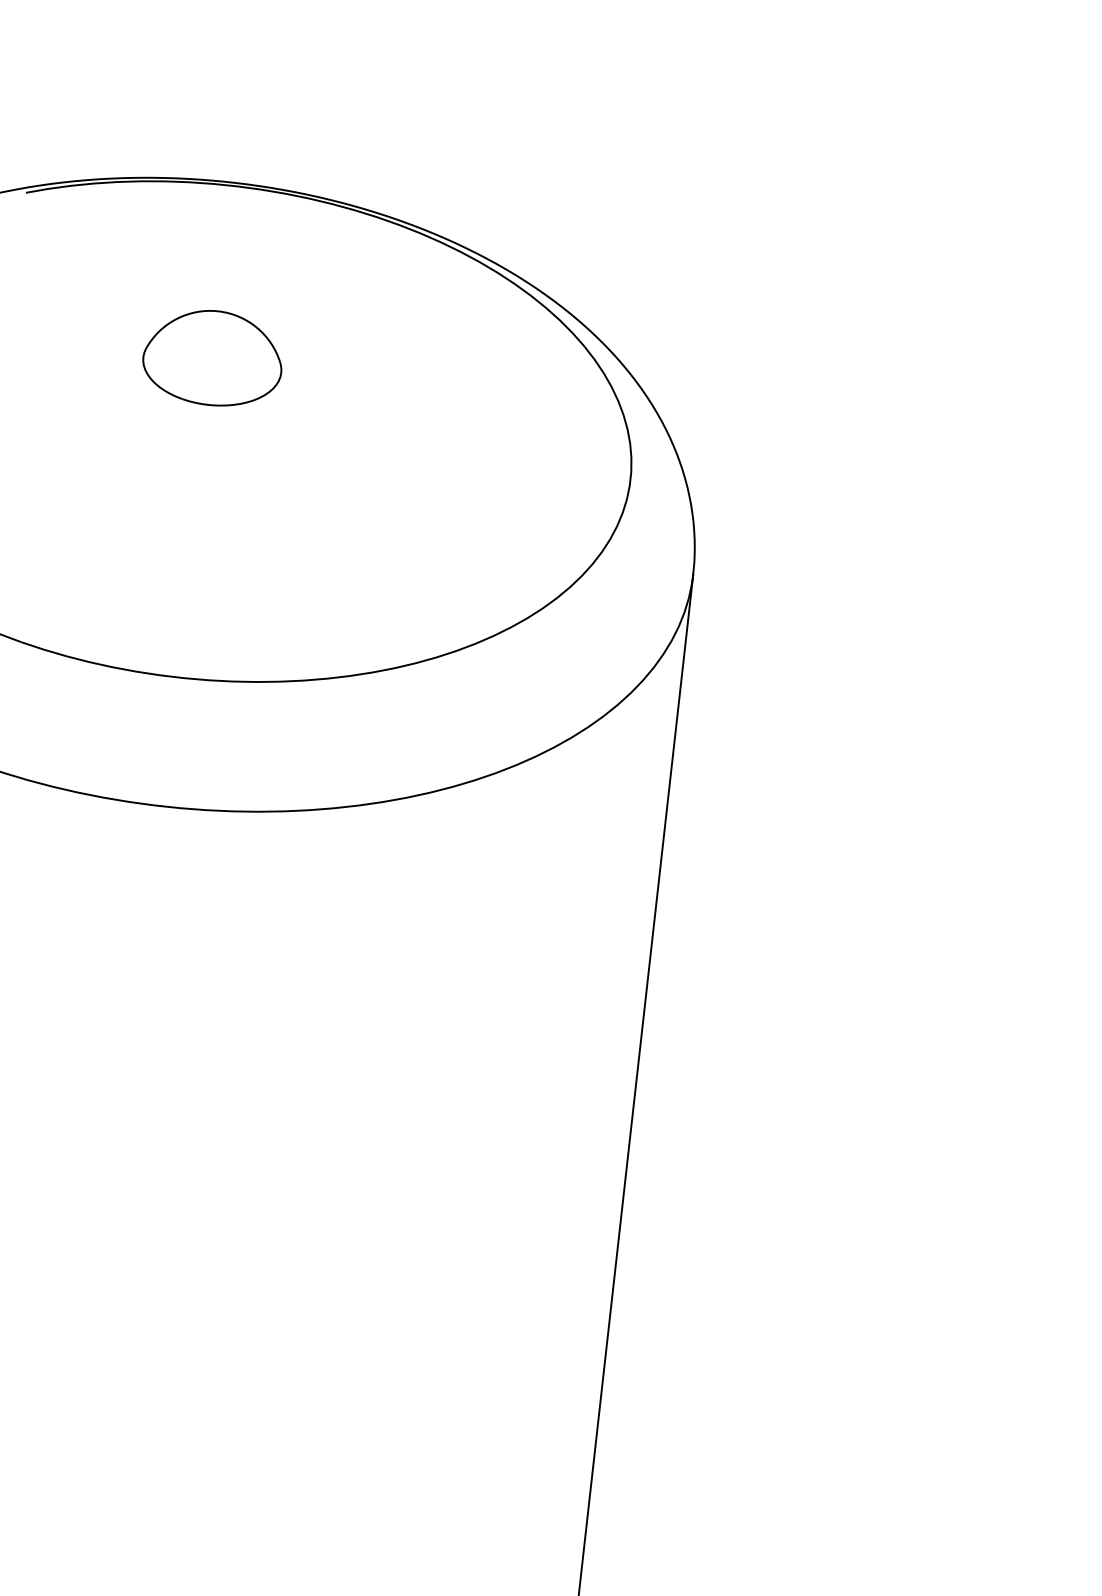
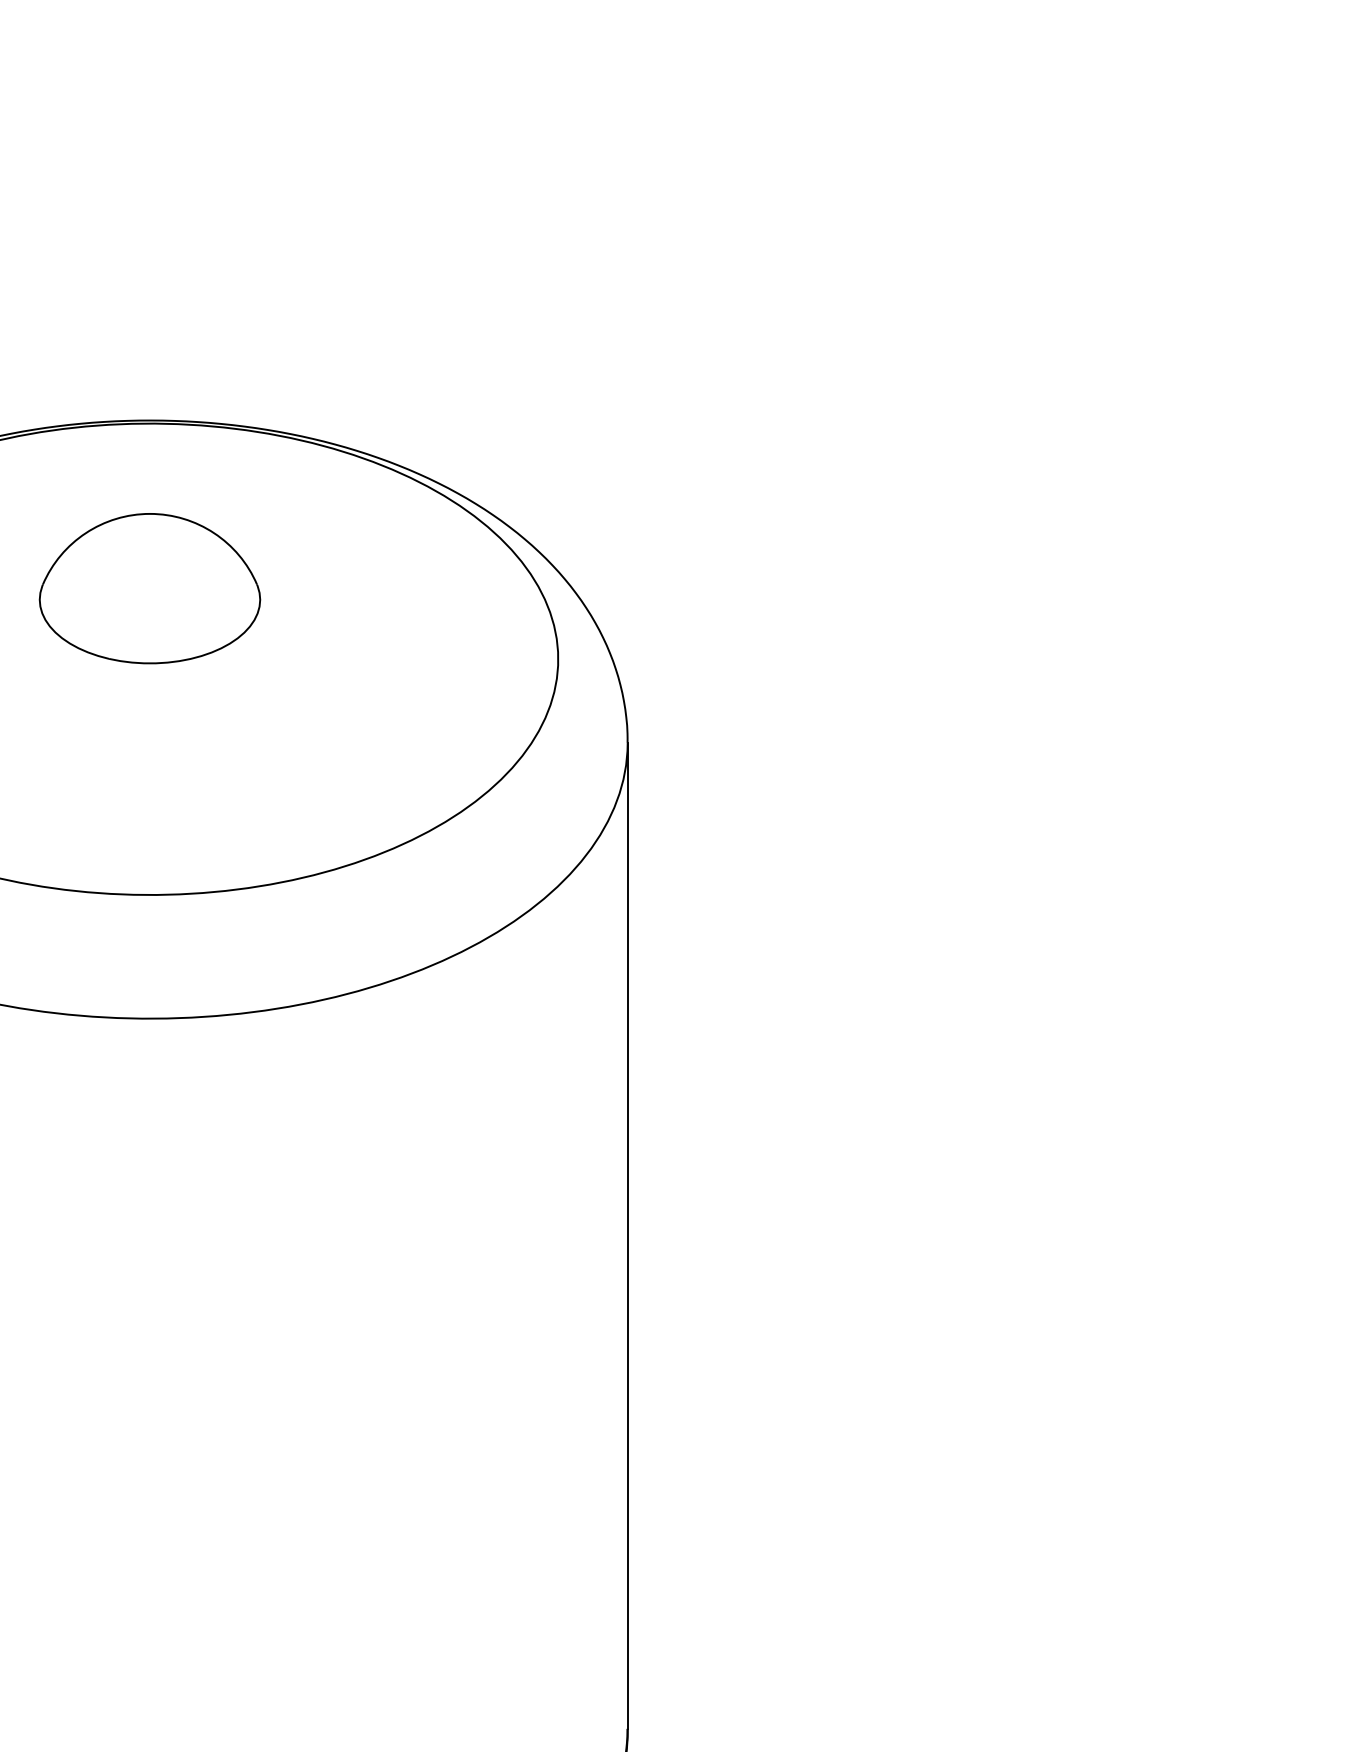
part: (212, 357) -> (149, 588), size x1.67

